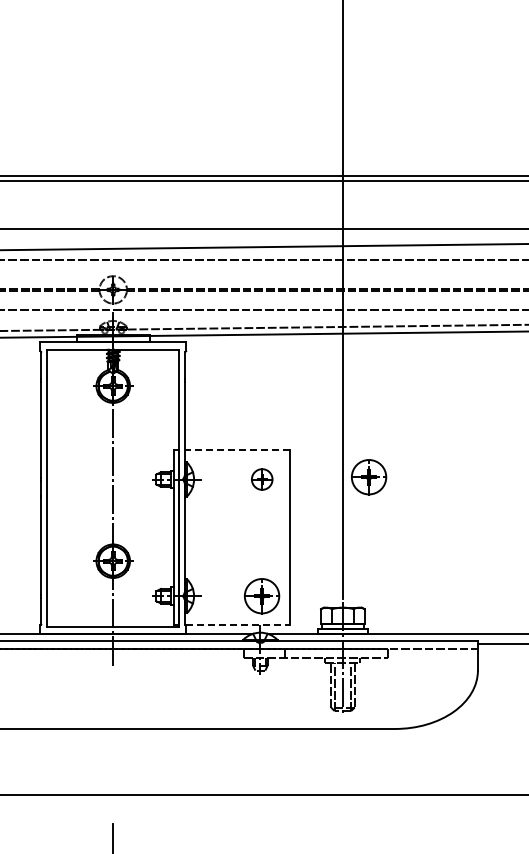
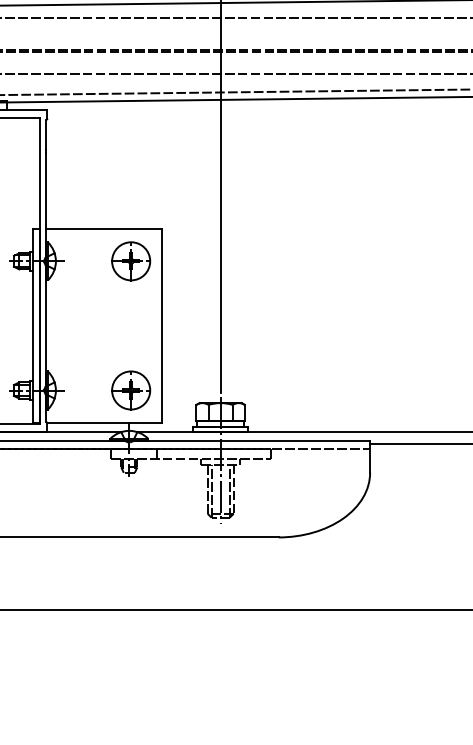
line: (237, 450) -> (103, 229), dashed -> solid
part: (369, 477) -> (250, 259), removed
part: (262, 479) -> (131, 261), size x1.67
line: (238, 625) -> (105, 422), dashed -> solid

